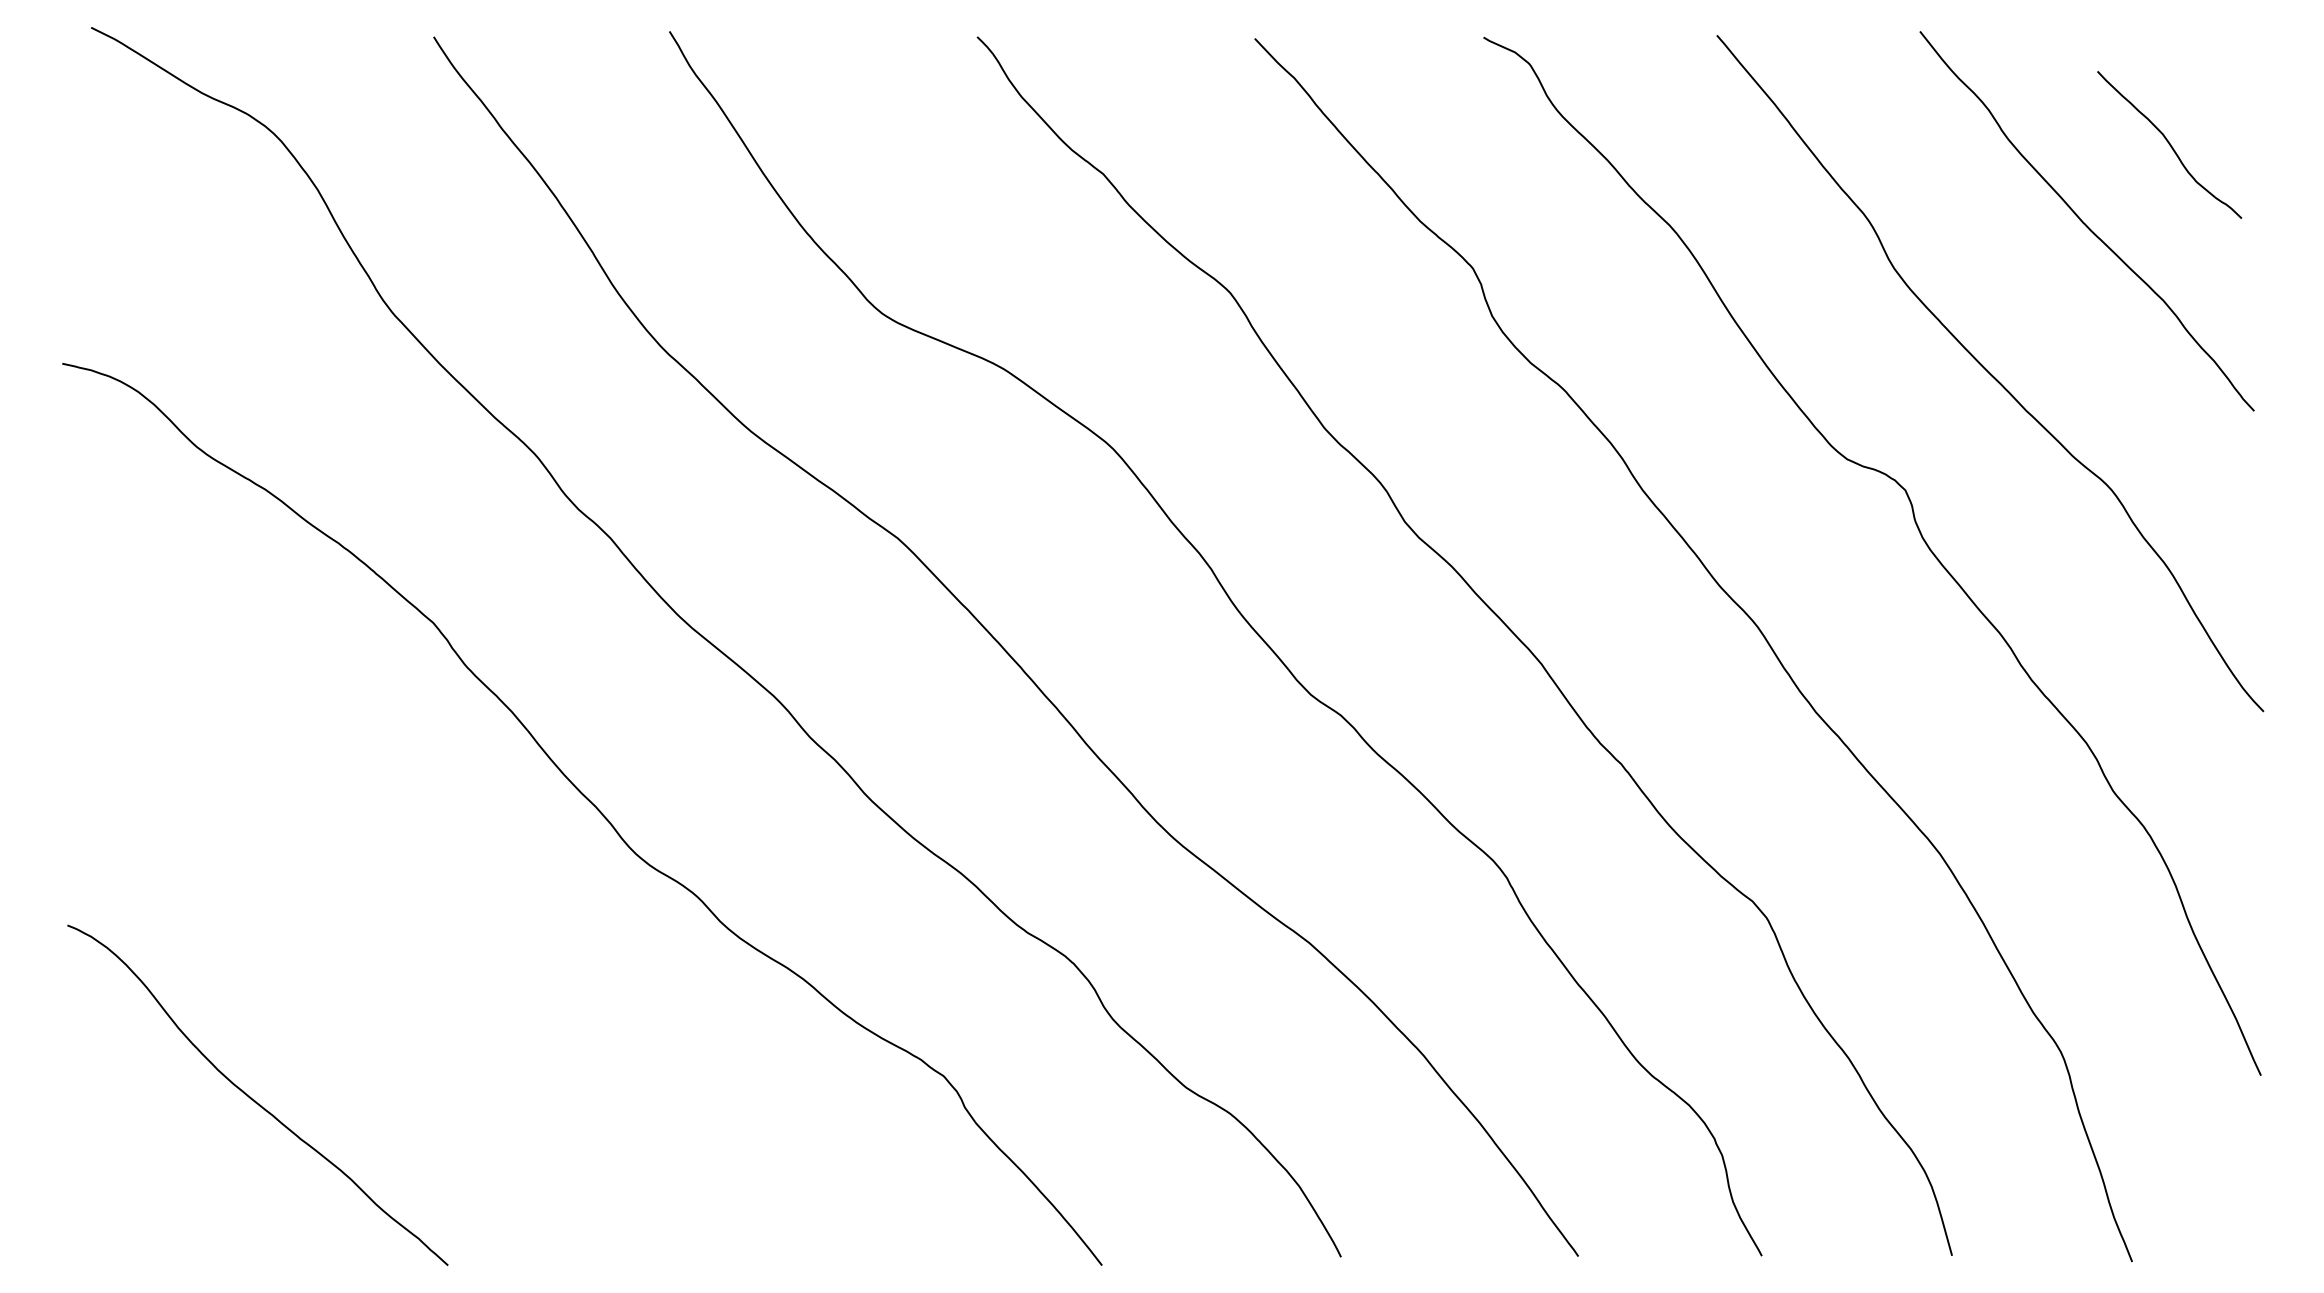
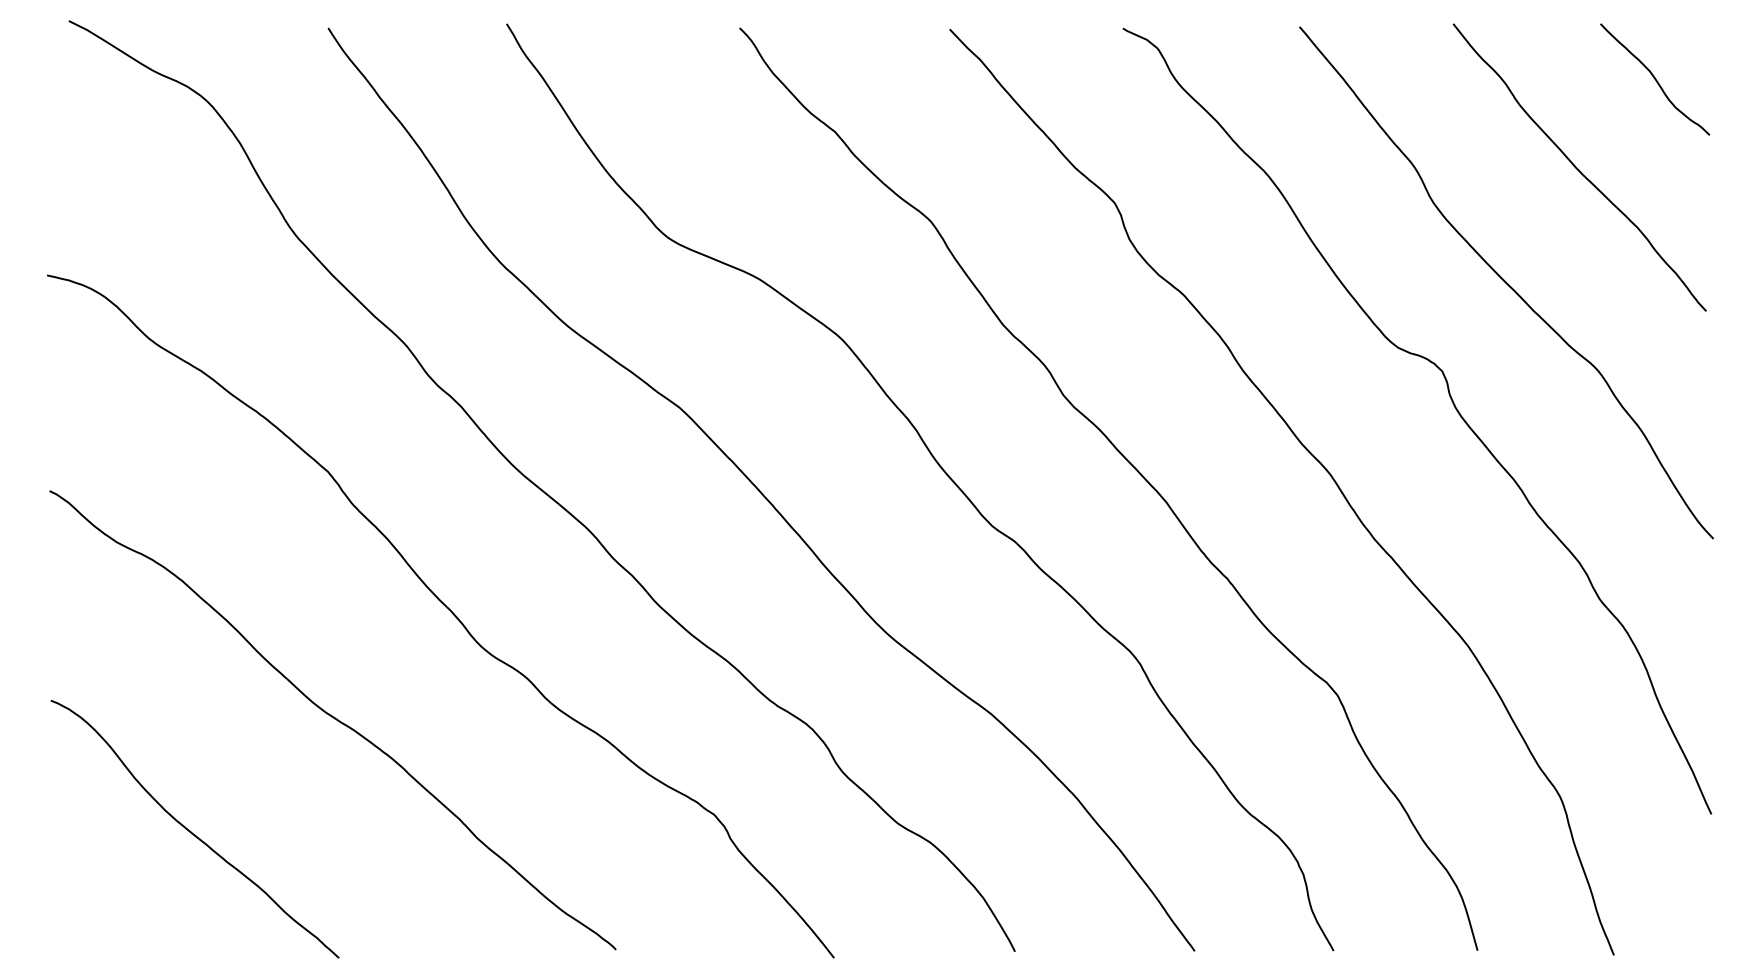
curve: (2169, 144) -> (1655, 79), moved
curve: (440, 948) -> (333, 718), added

